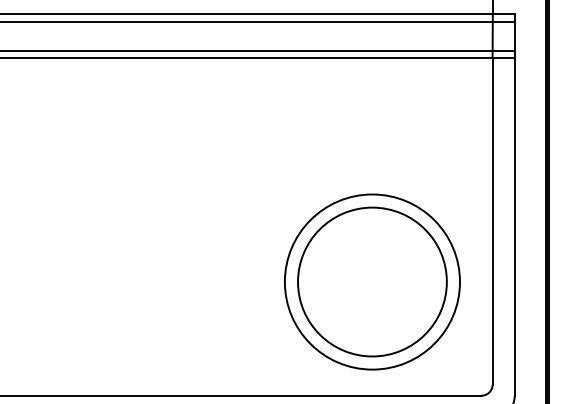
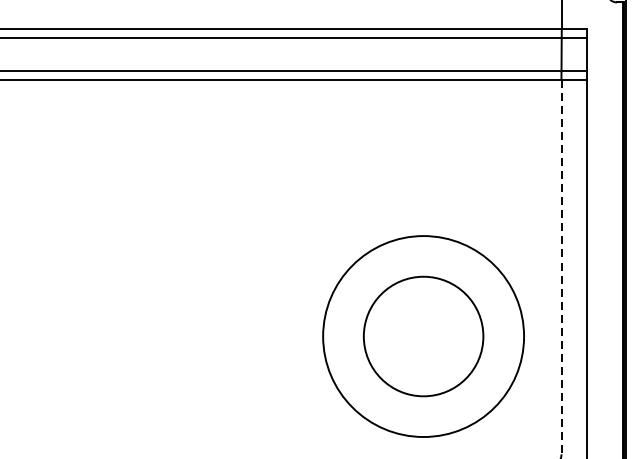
line: (492, 221) -> (561, 267), solid -> dashed
circle: (372, 281) -> (423, 335), size x0.7

